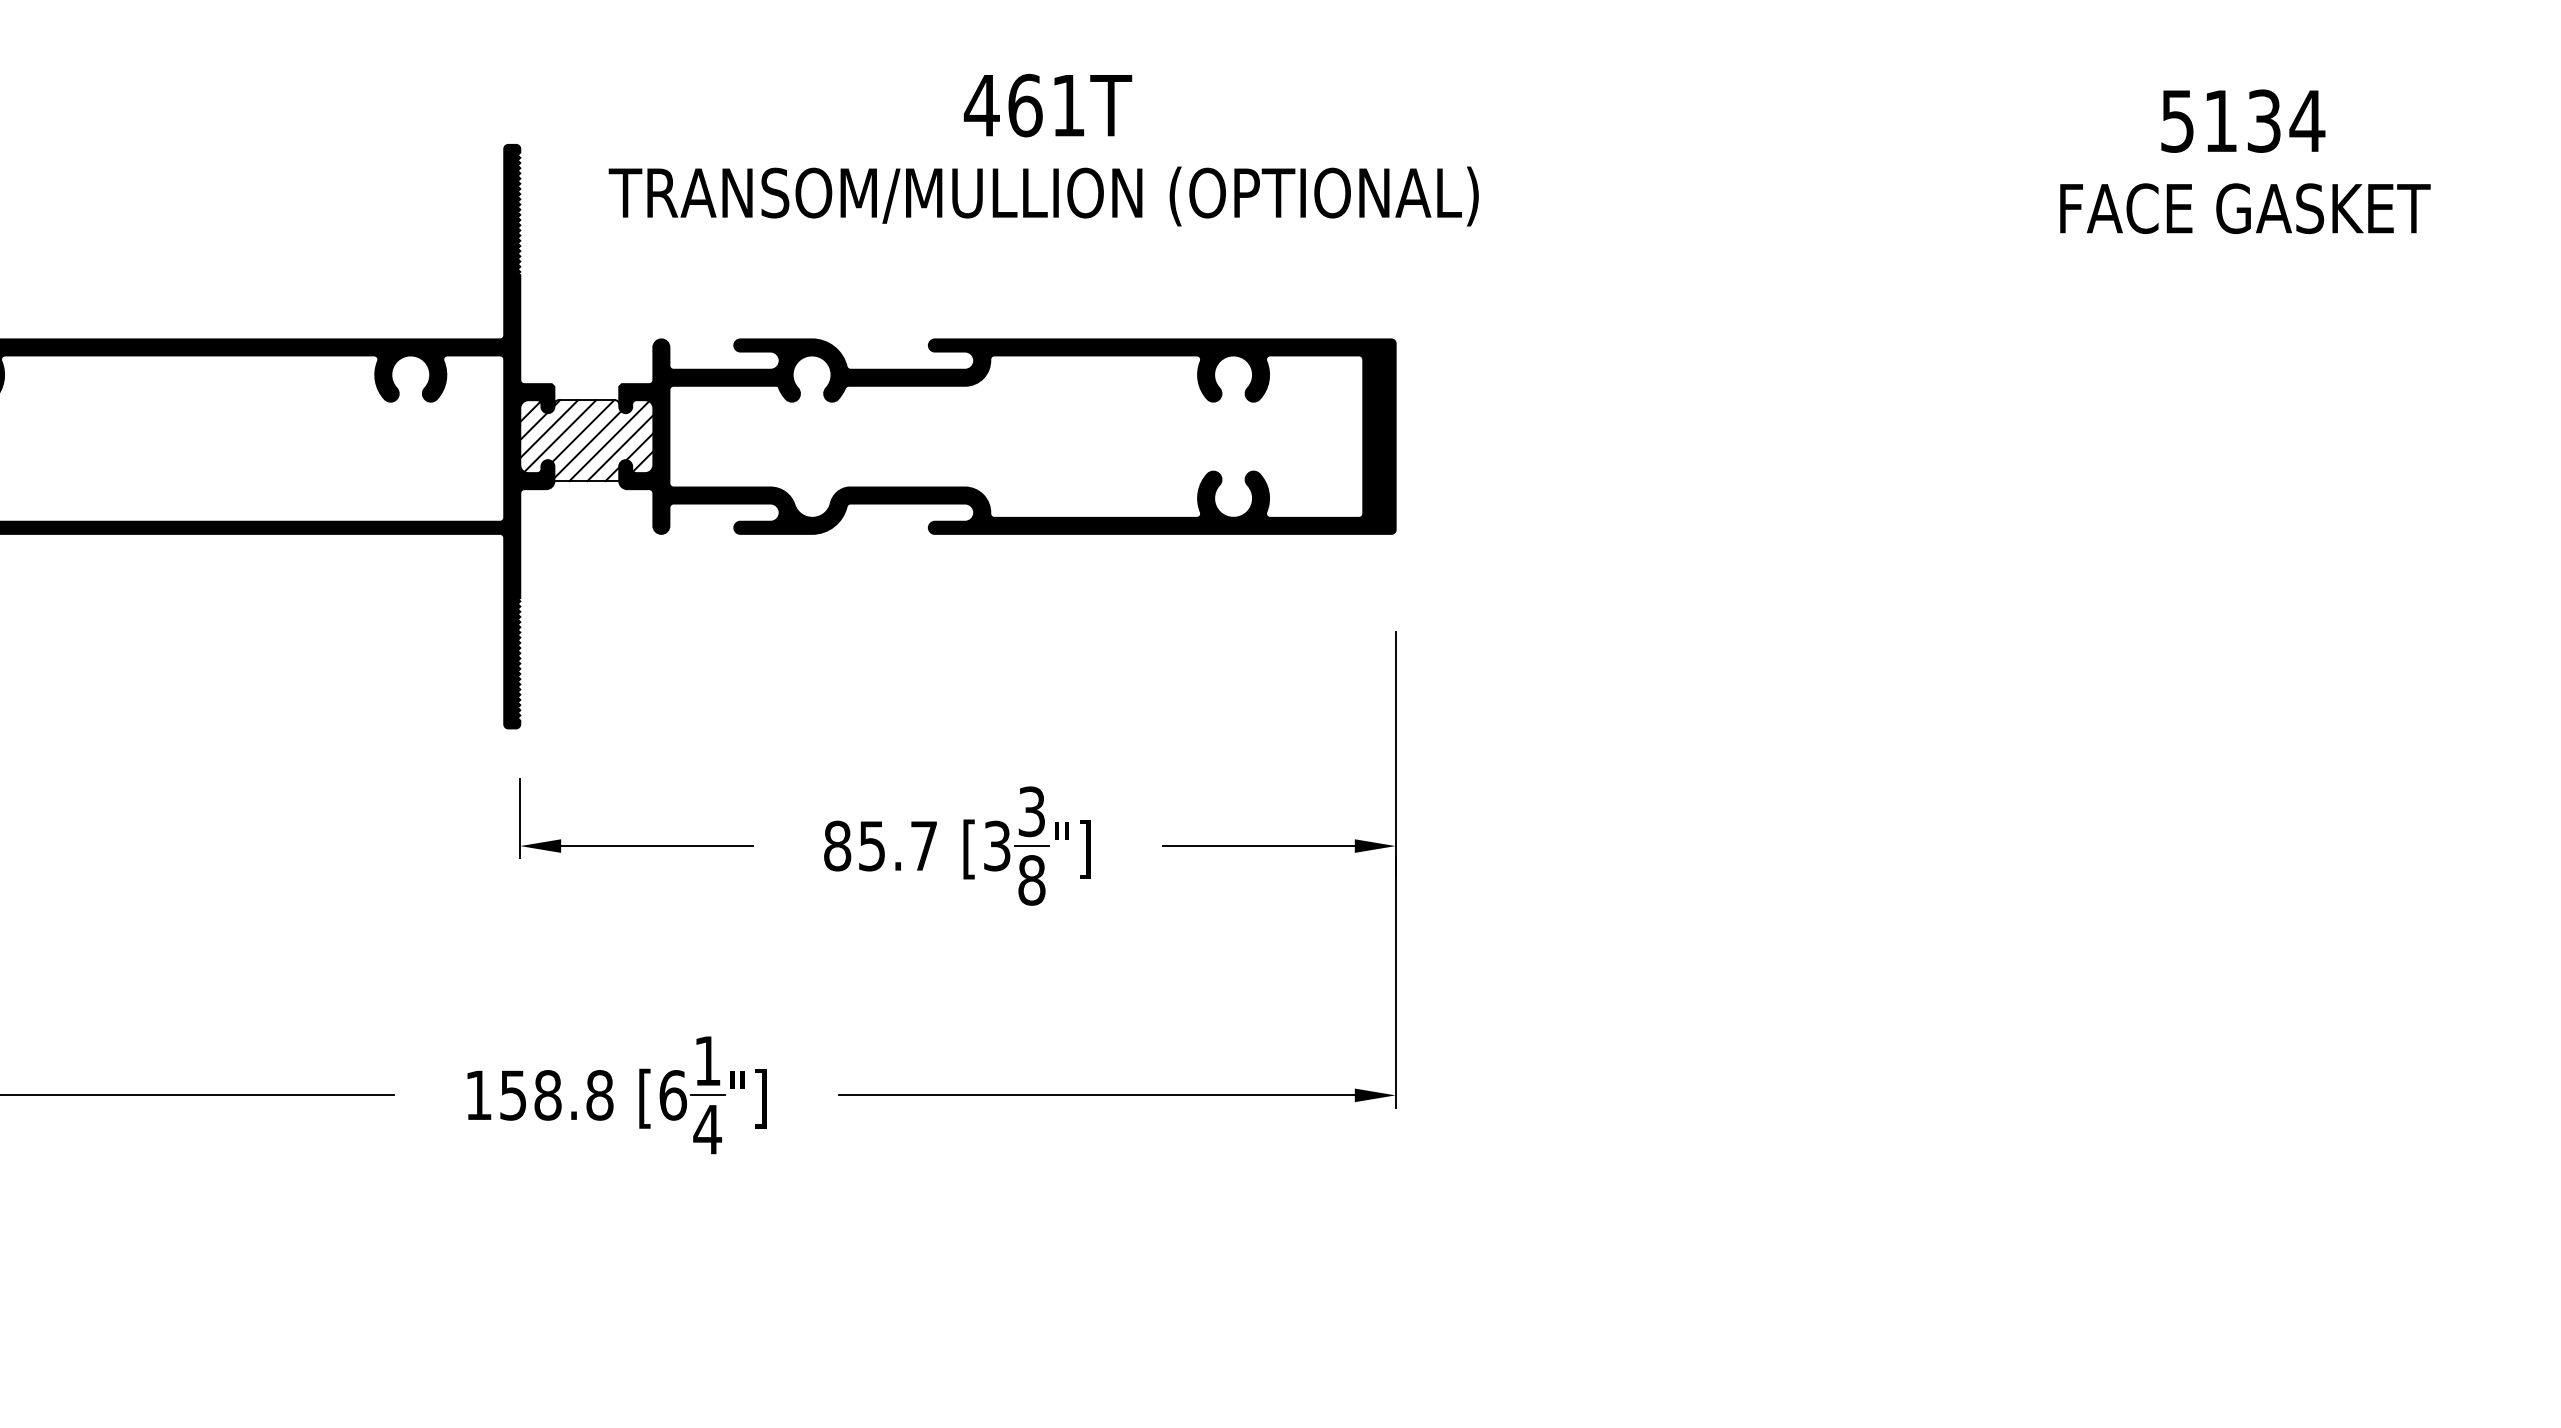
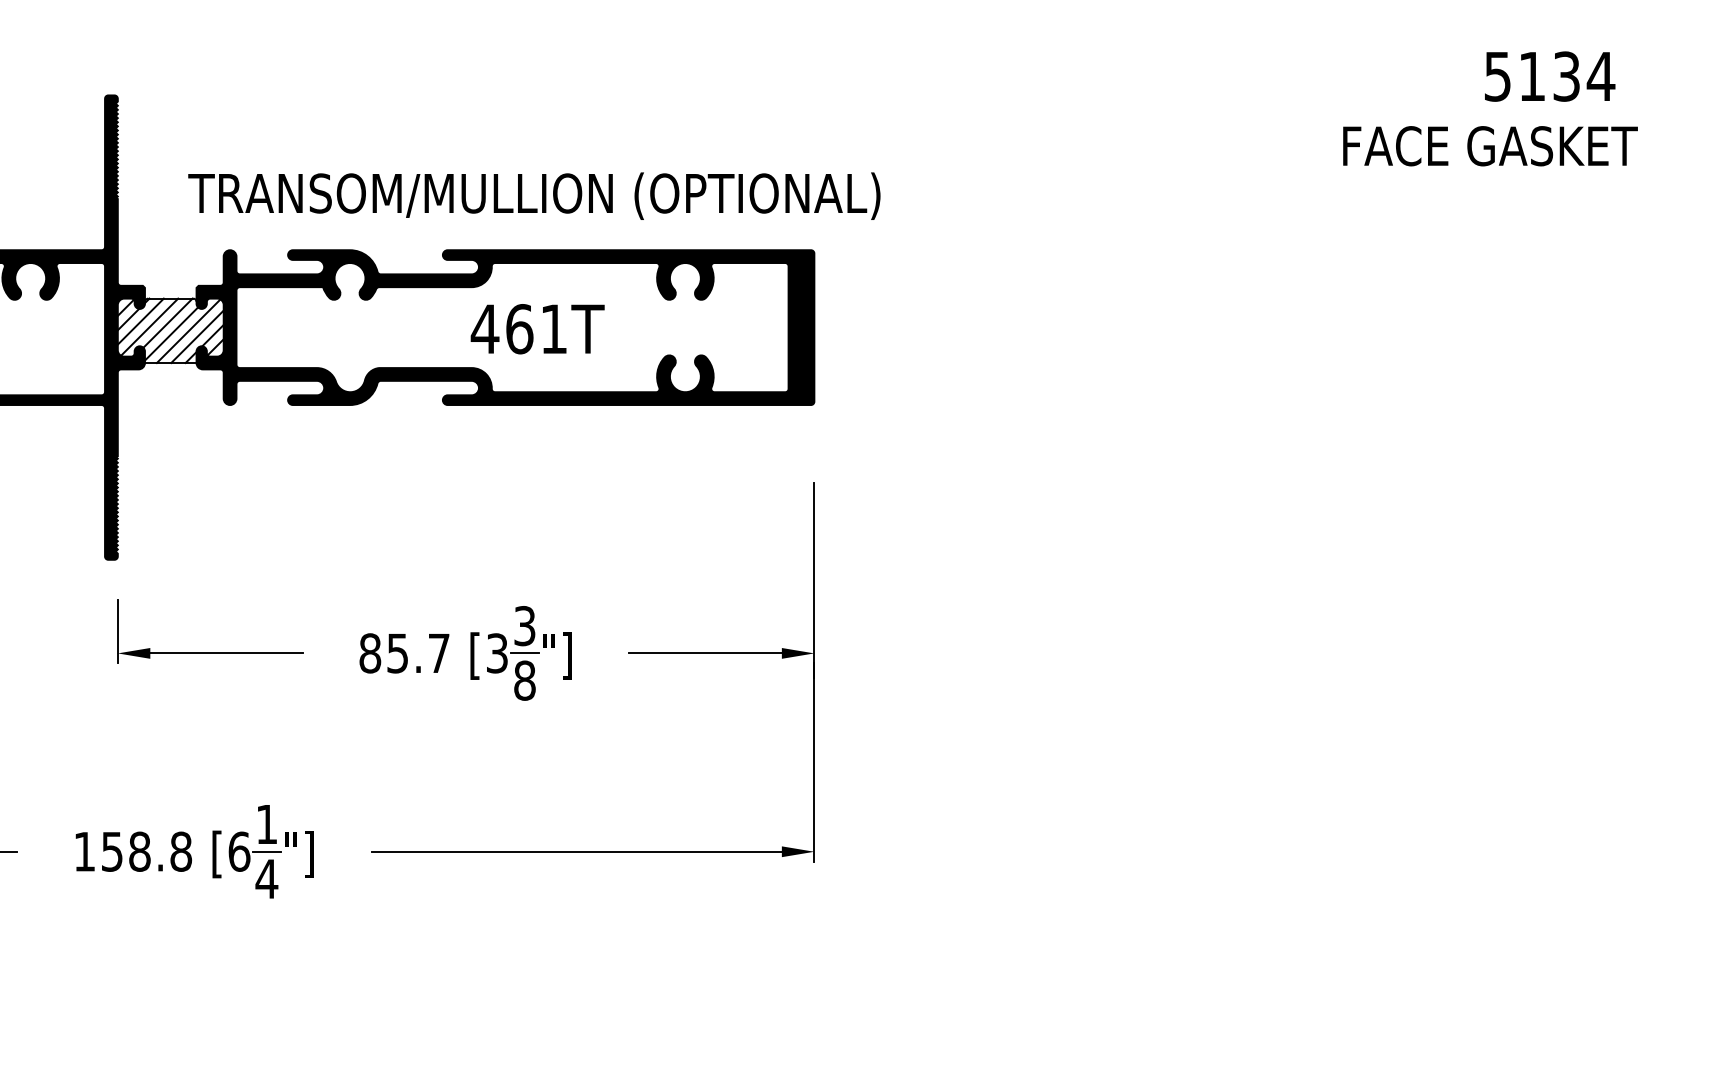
text: (1047, 105) -> (537, 329), moved
text: (2243, 120) -> (1550, 76), moved
text: (1043, 196) -> (534, 196), moved

